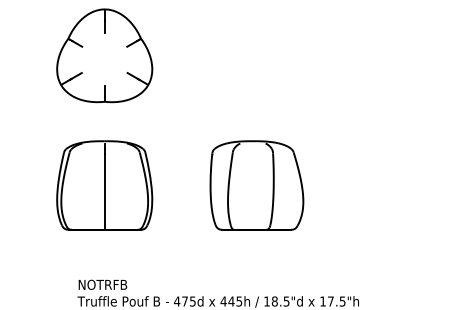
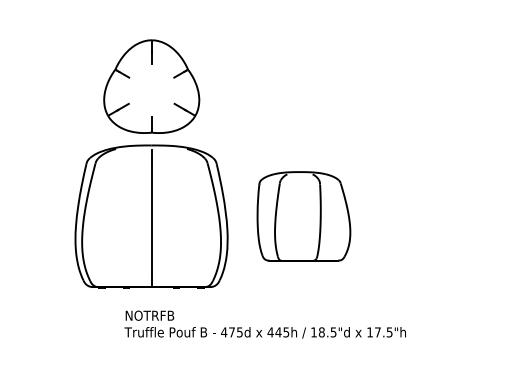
part: (104, 185) -> (151, 216), size x1.6

